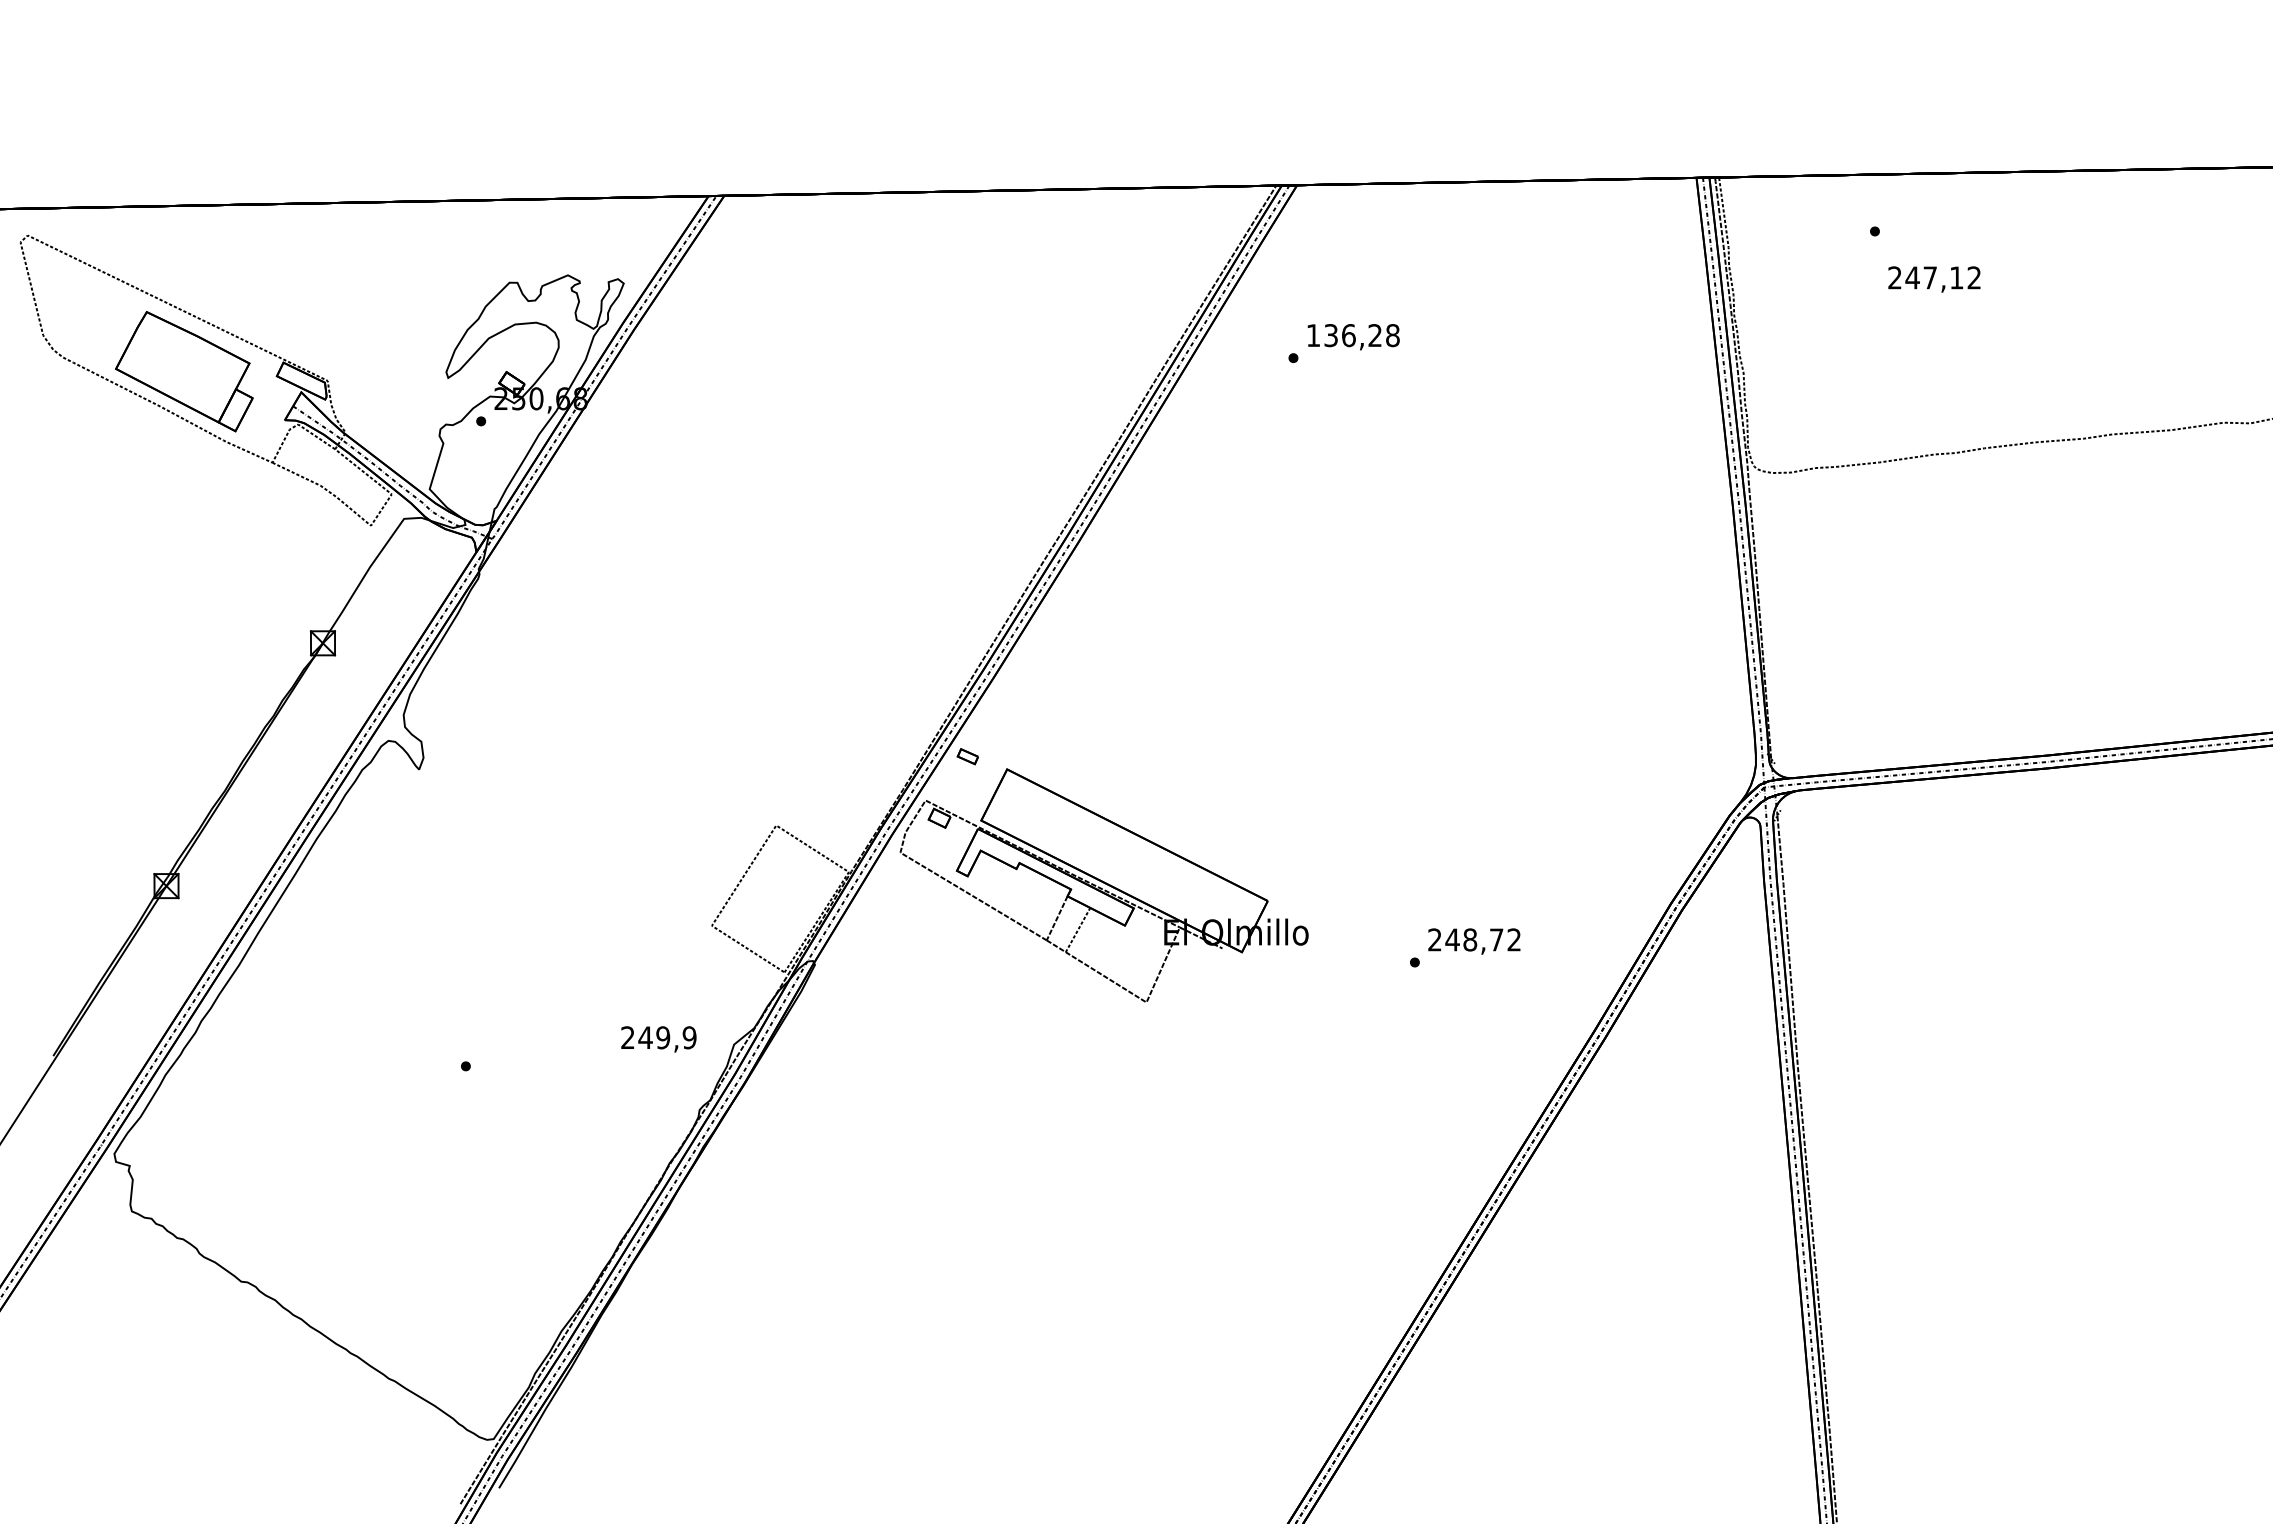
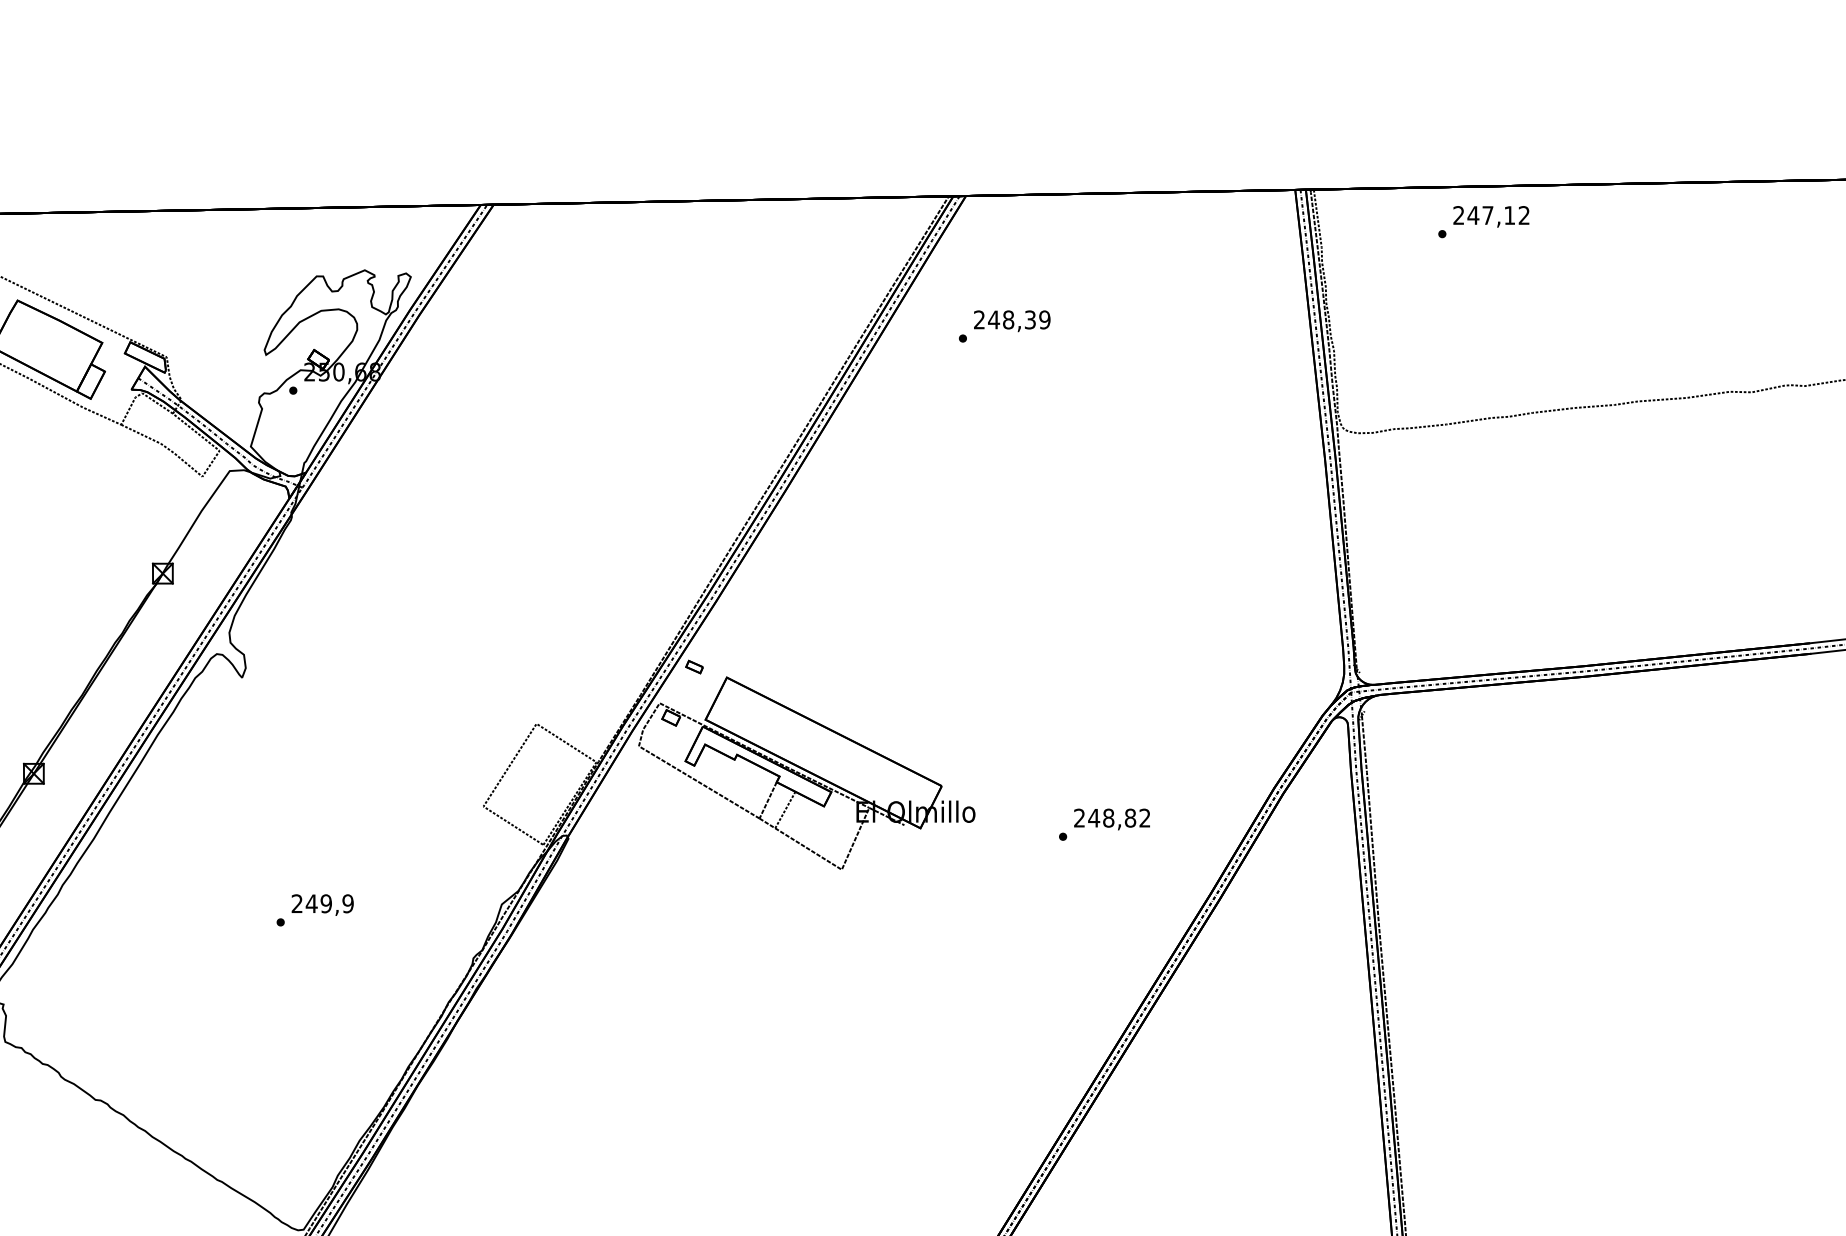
text: (1934, 279) -> (1491, 216), moved
text: (1352, 335) -> (1011, 319), 136,28 -> 248,39
text: (1496, 939) -> (1130, 817), 248,72 -> 248,82
text: (658, 1039) -> (322, 905), moved

